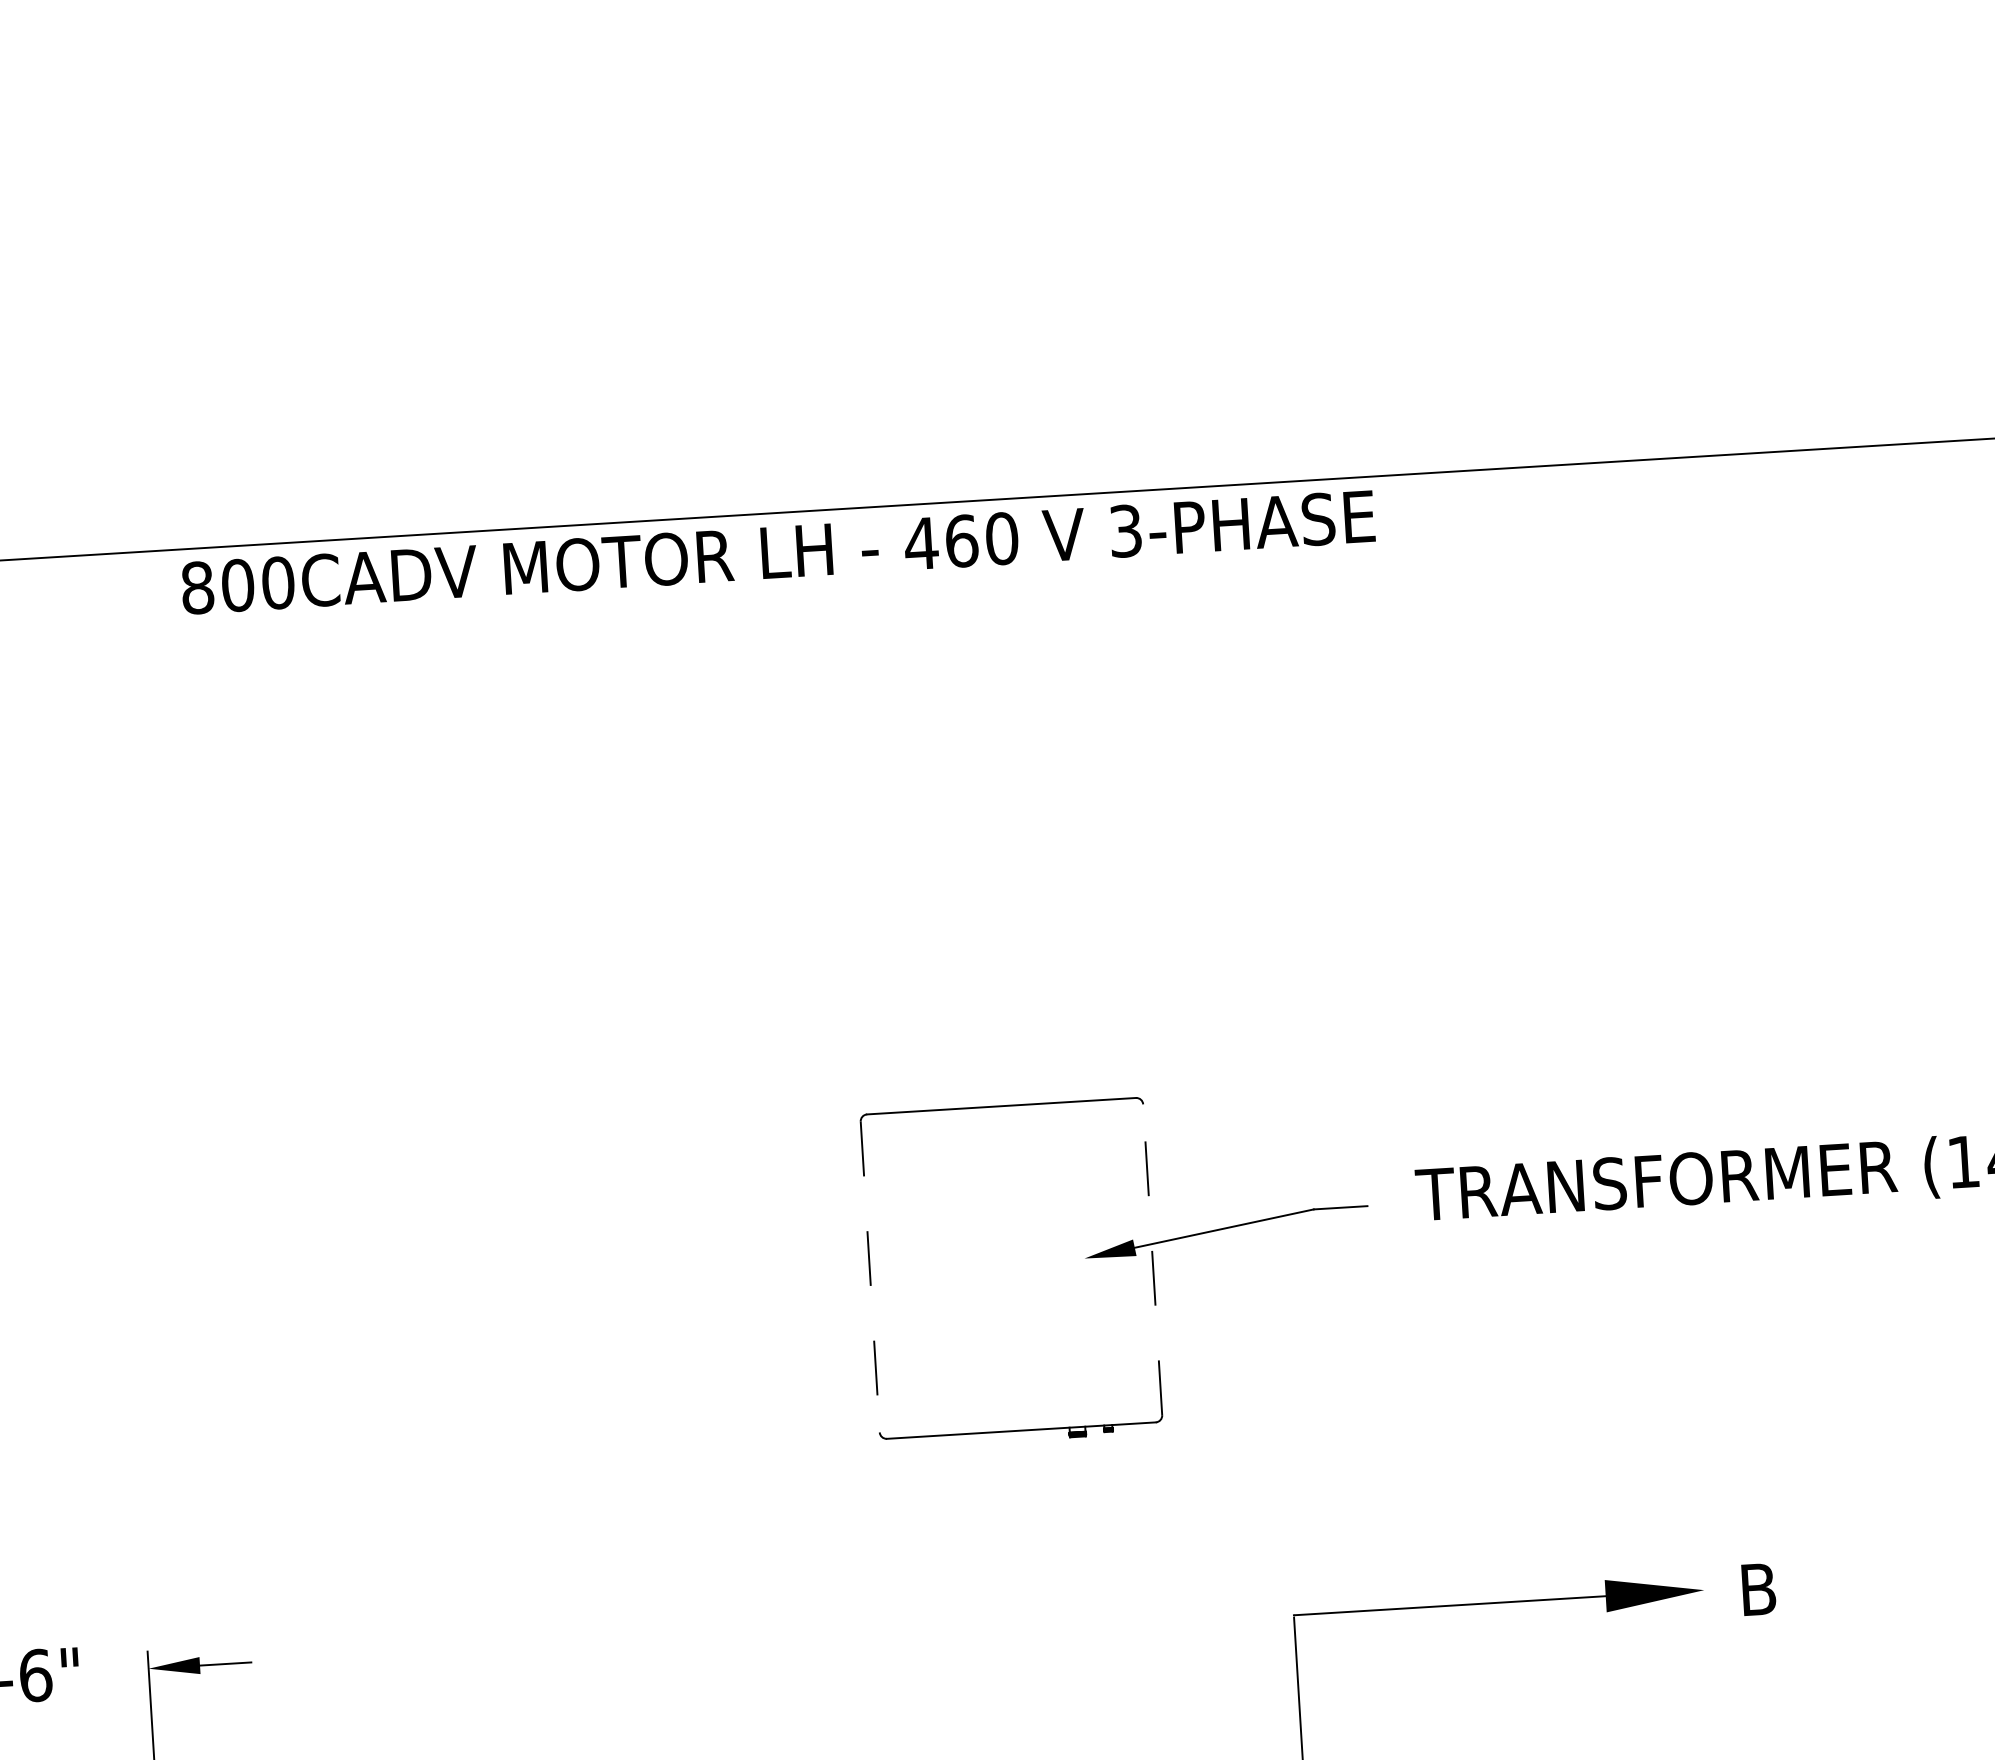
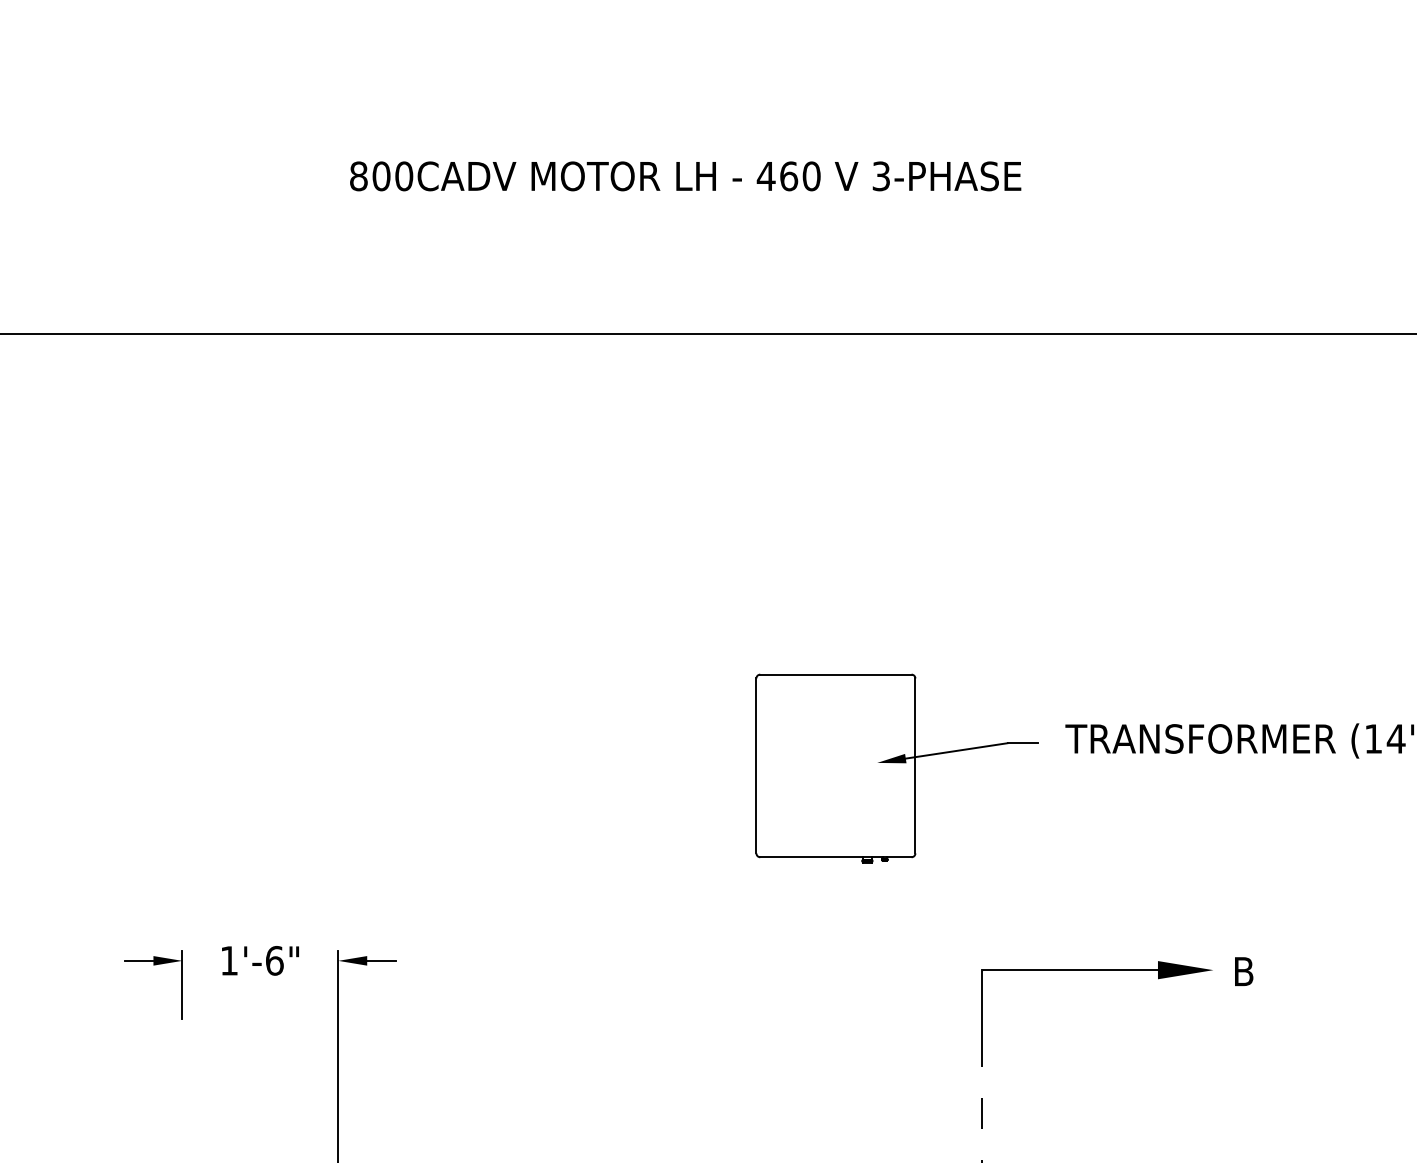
text: (777, 552) -> (685, 176), moved
line: (1152, 1258) -> (915, 765), dashed -> solid
line: (870, 1278) -> (756, 766), dashed -> solid

